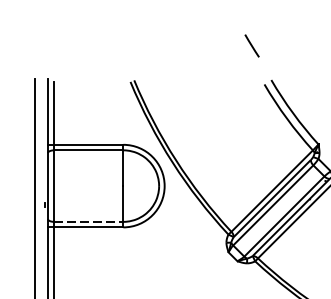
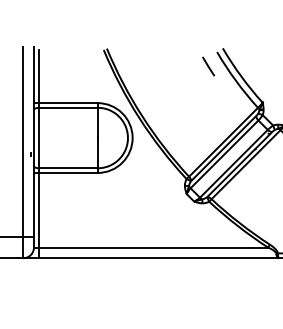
line: (251, 45) -> (208, 66), moved
line: (89, 222) -> (69, 168), dashed -> solid

